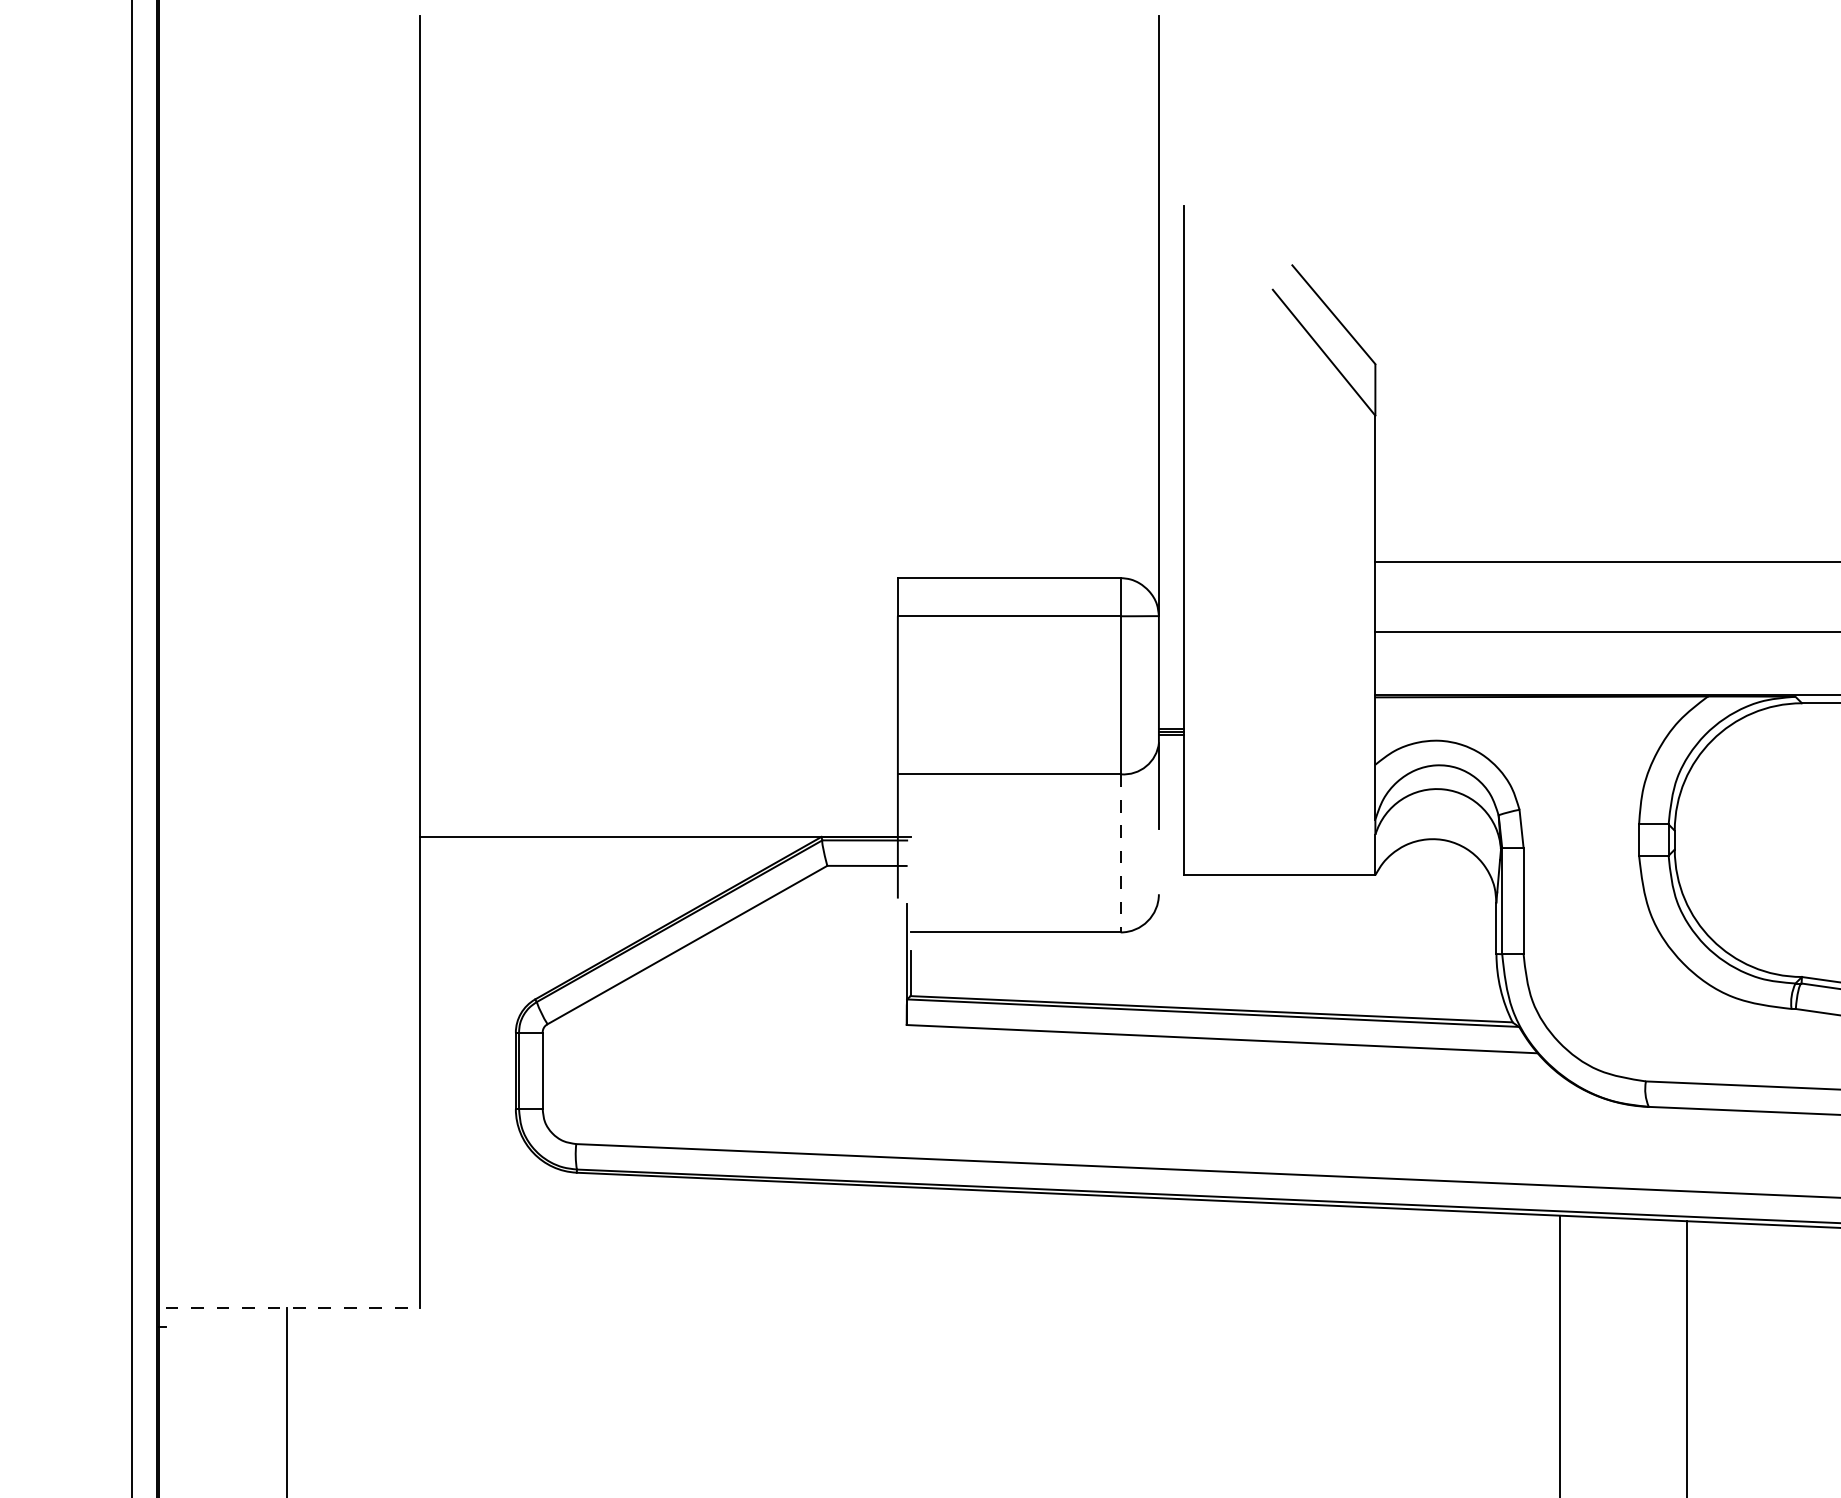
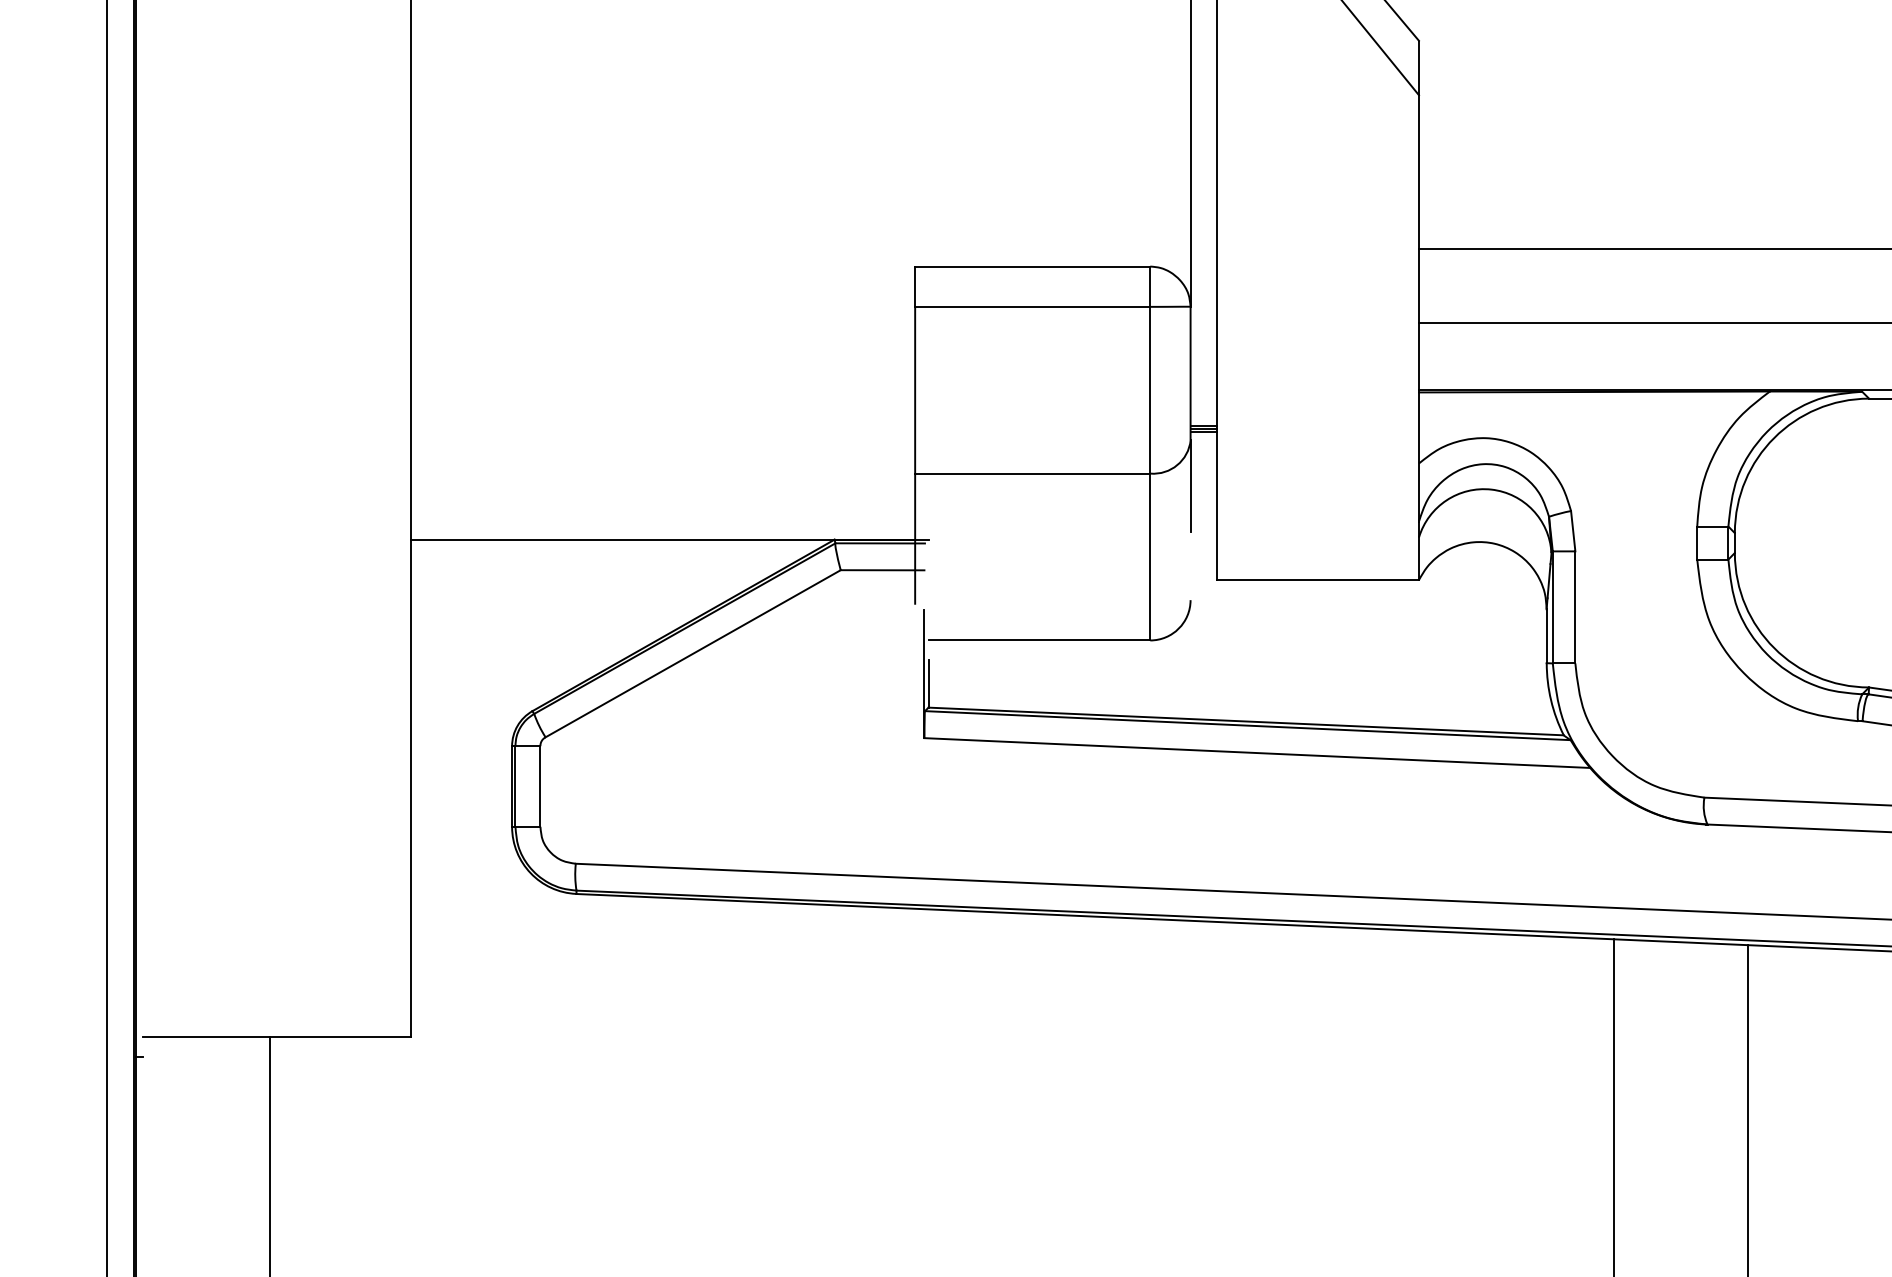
line: (1120, 853) -> (1150, 557), dashed -> solid
line: (293, 1308) -> (277, 1037), dashed -> solid

